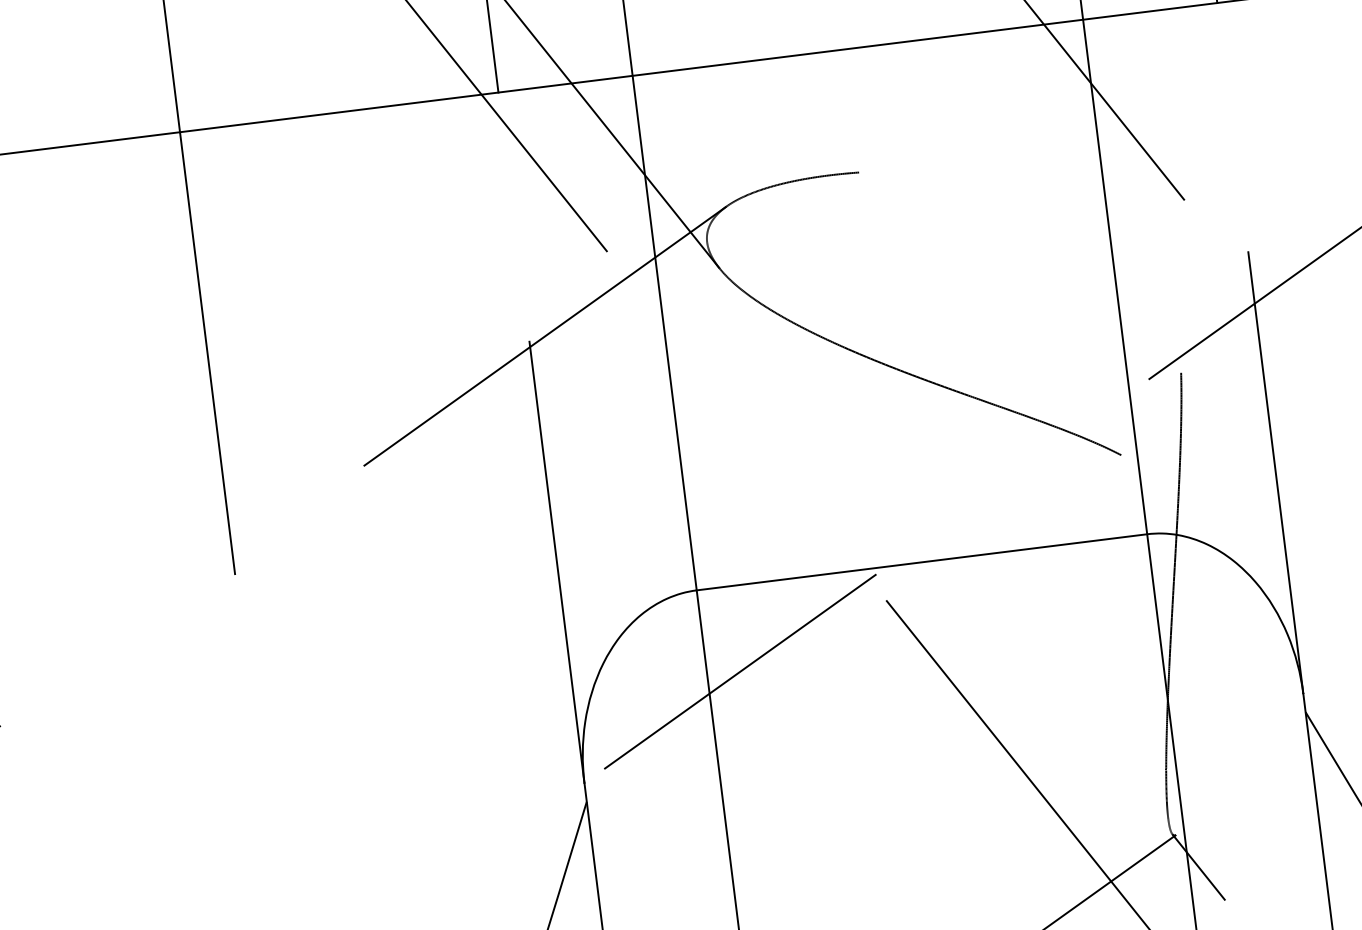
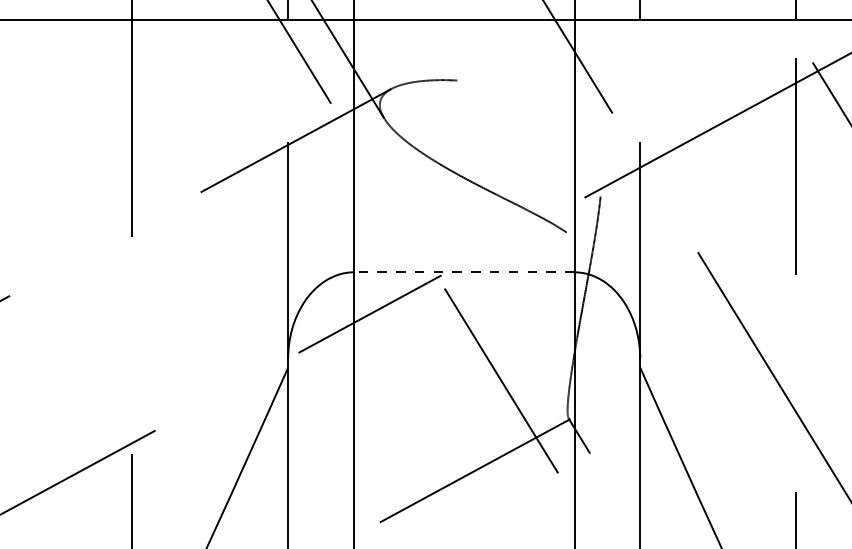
line: (920, 562) -> (463, 272), solid -> dashed

